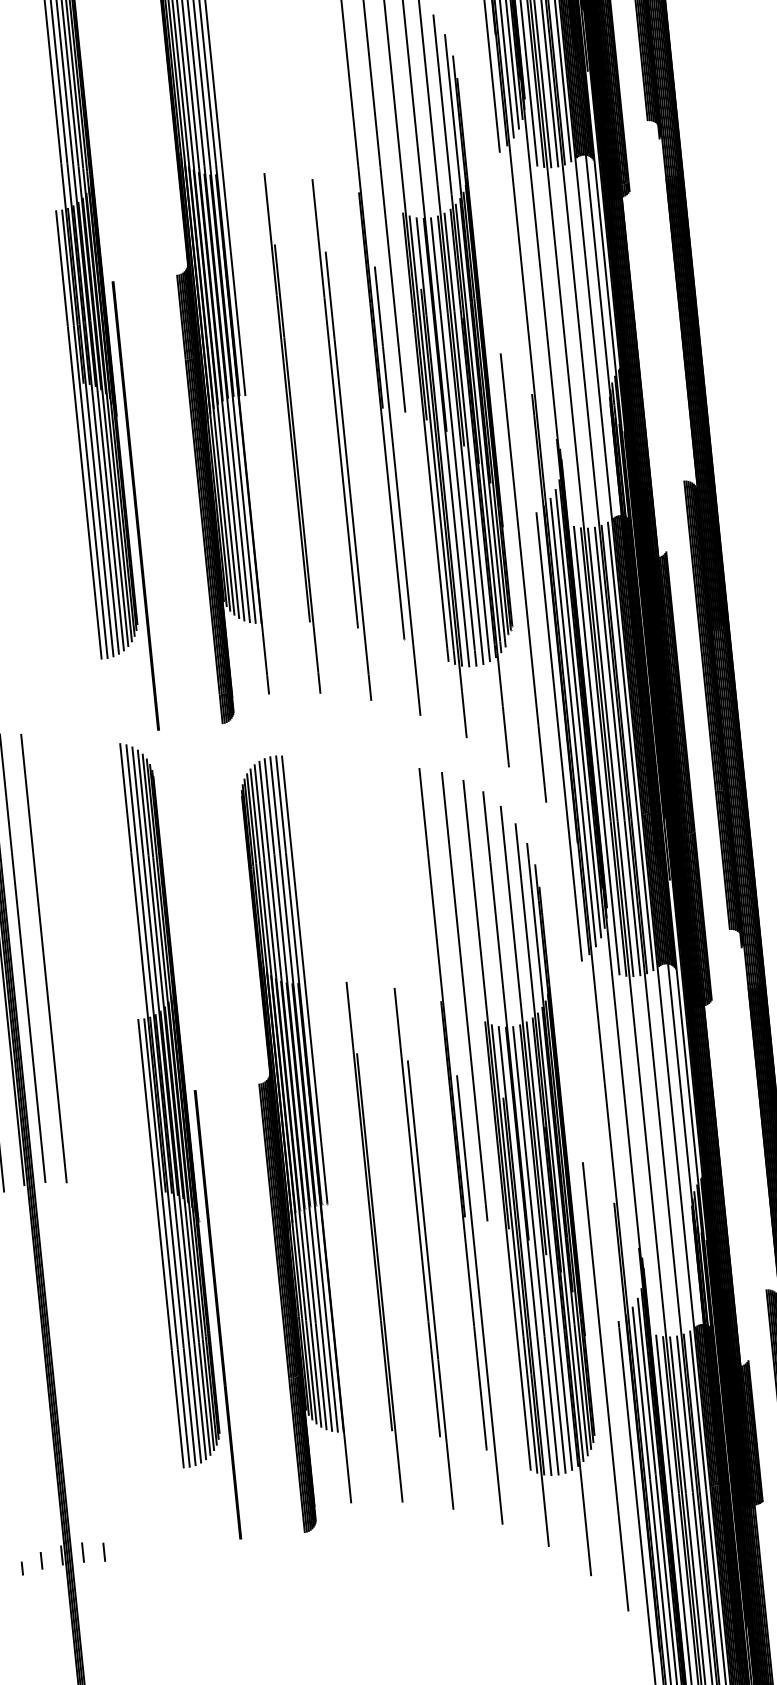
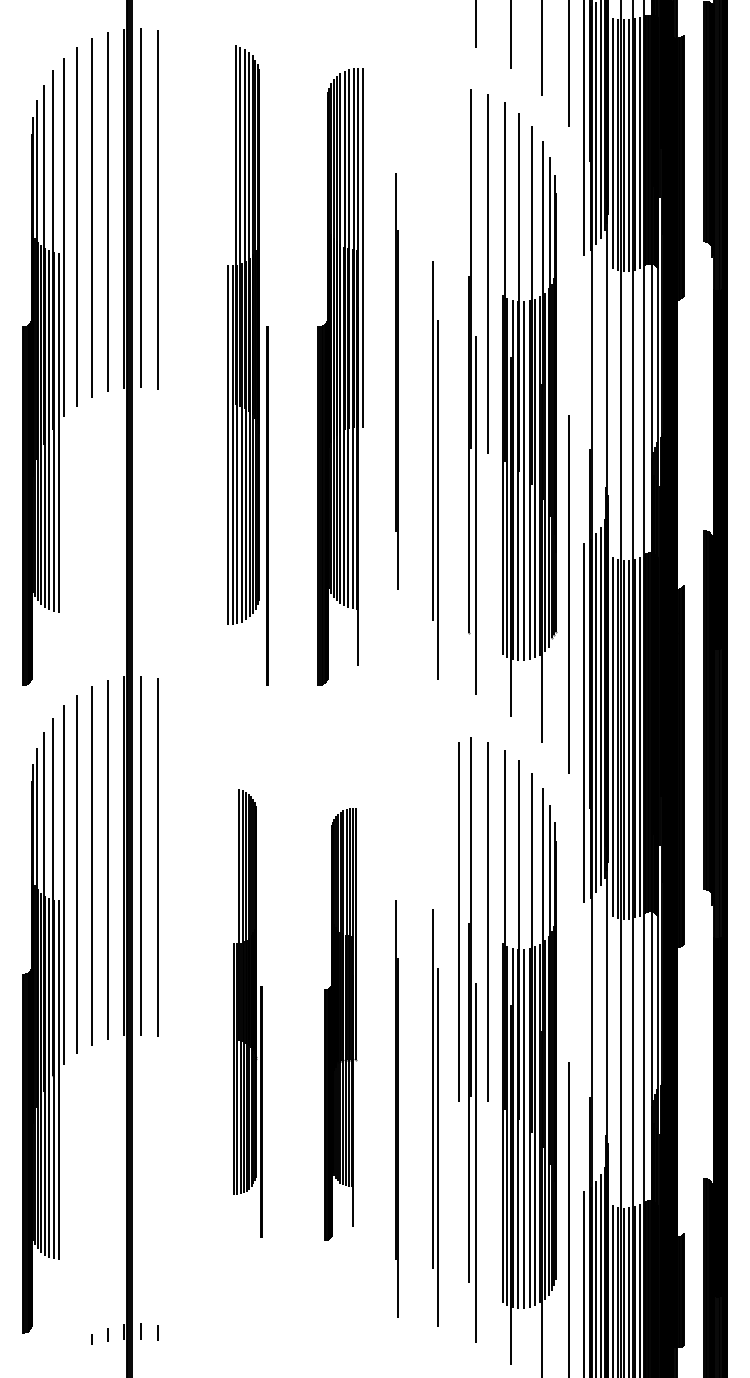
line: (291, 433) -> (396, 381), moved
line: (427, 1000) -> (458, 921), added
part: (175, 1141) -> (247, 1013), size x0.7
part: (293, 1143) -> (340, 1024), size x0.7

